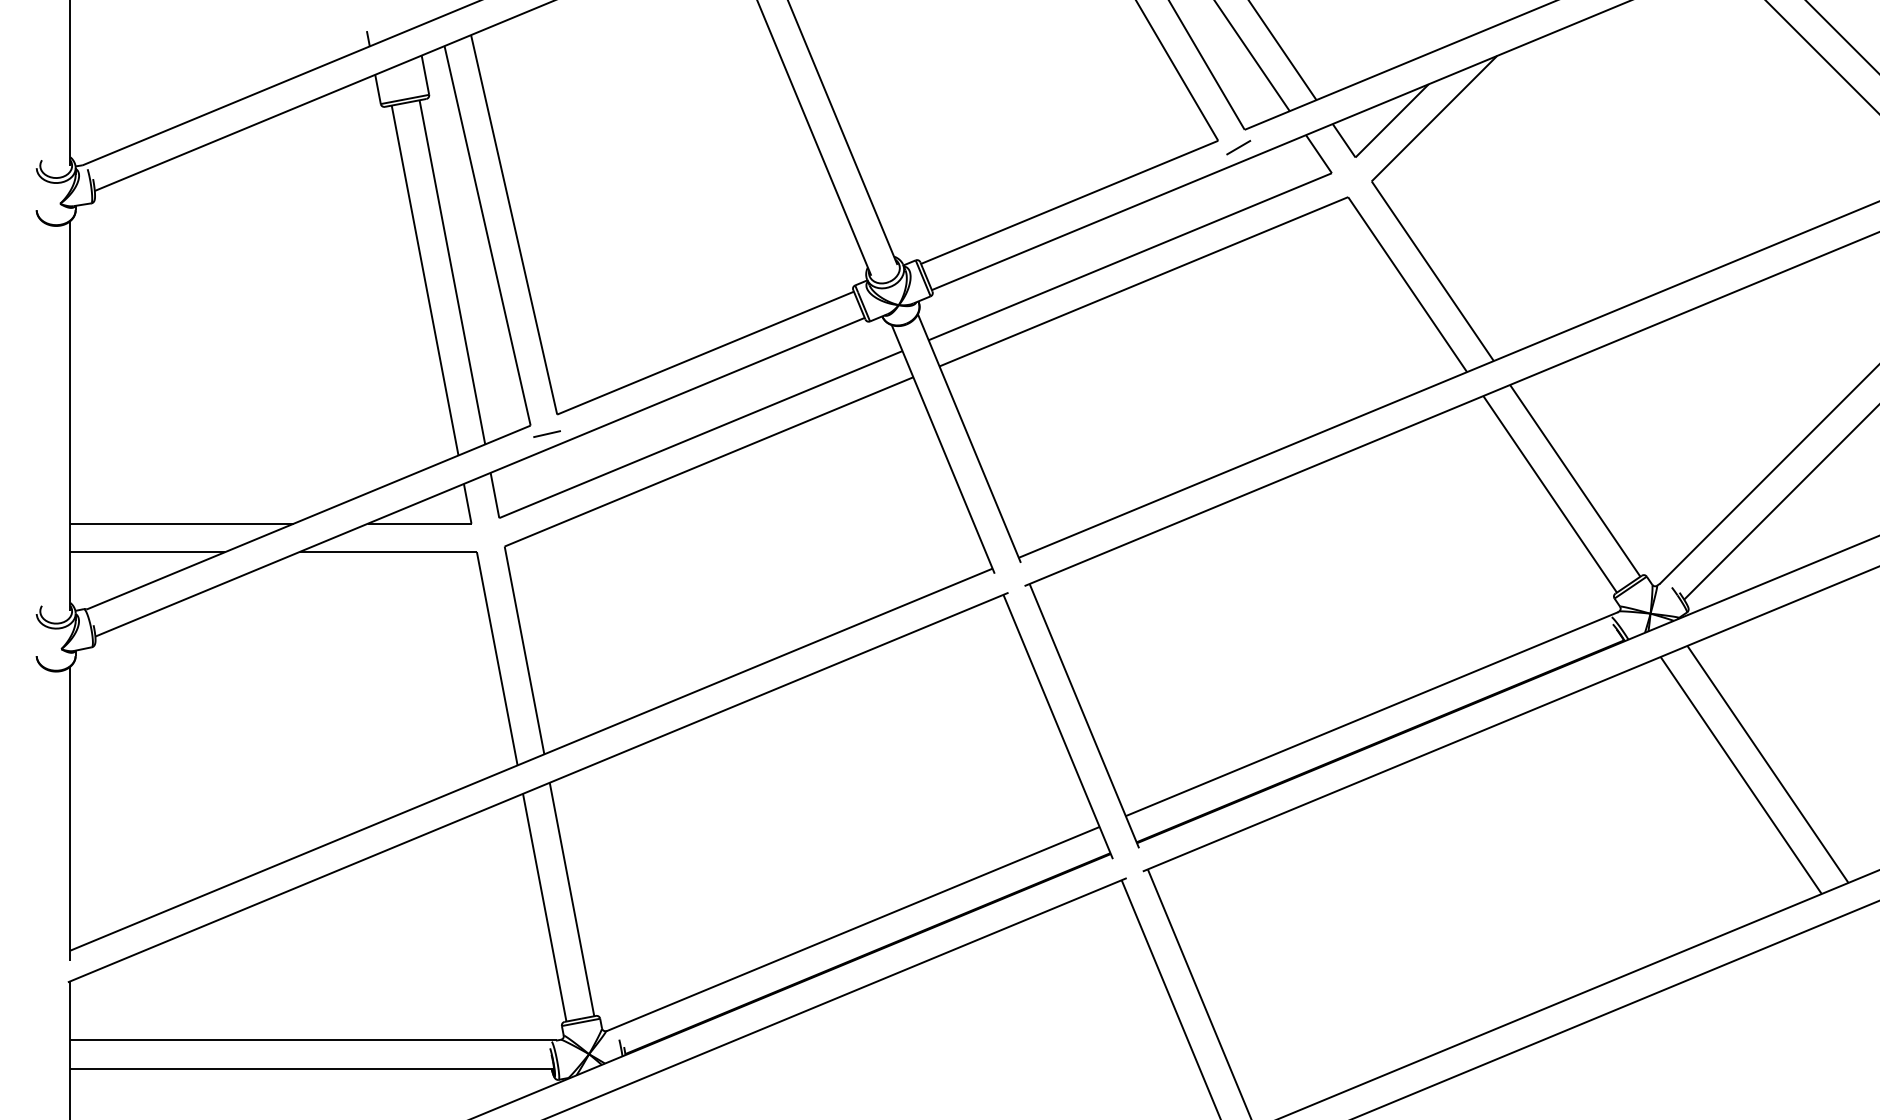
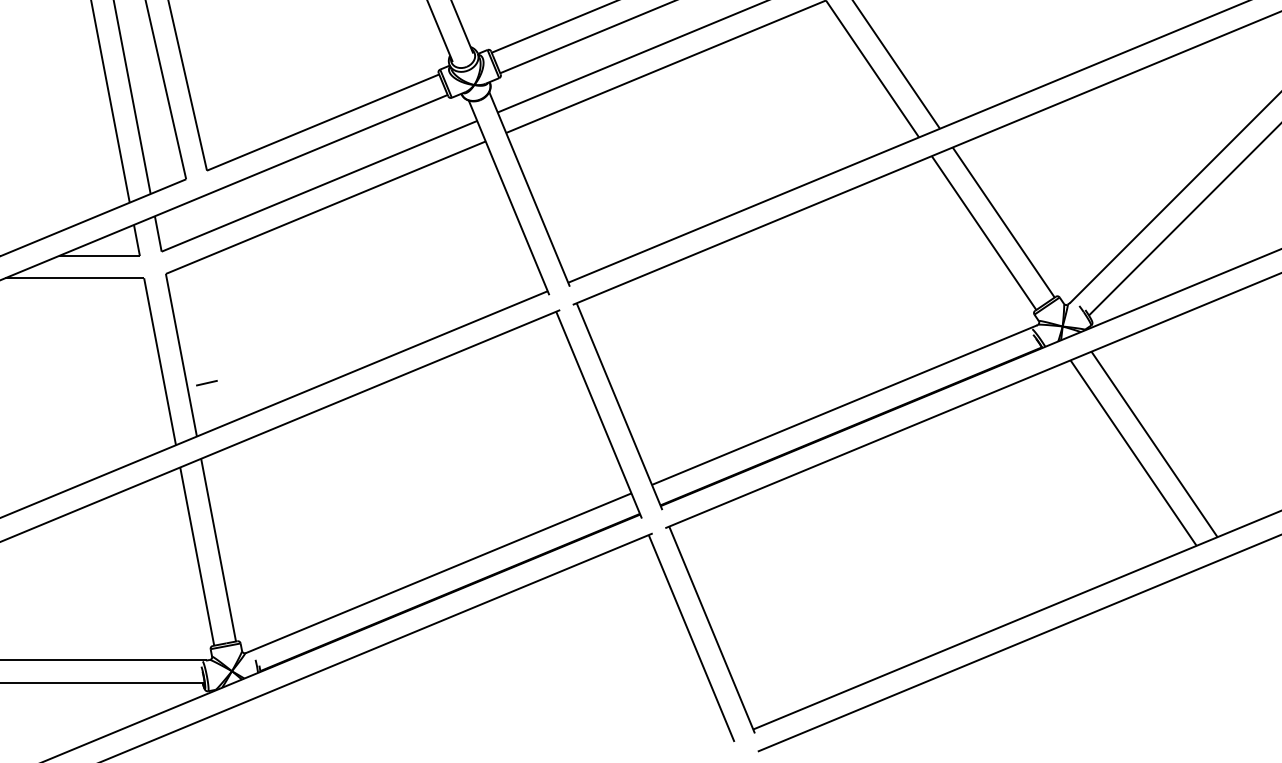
line: (546, 433) -> (206, 382), moved

